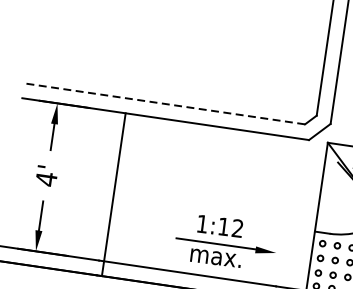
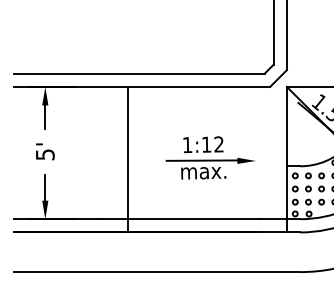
line: (163, 103) -> (138, 73), dashed -> solid
text: (46, 178) -> (45, 154), 4' -> 5'
line: (114, 194) -> (128, 159), moved
part: (224, 241) -> (209, 157), moved

